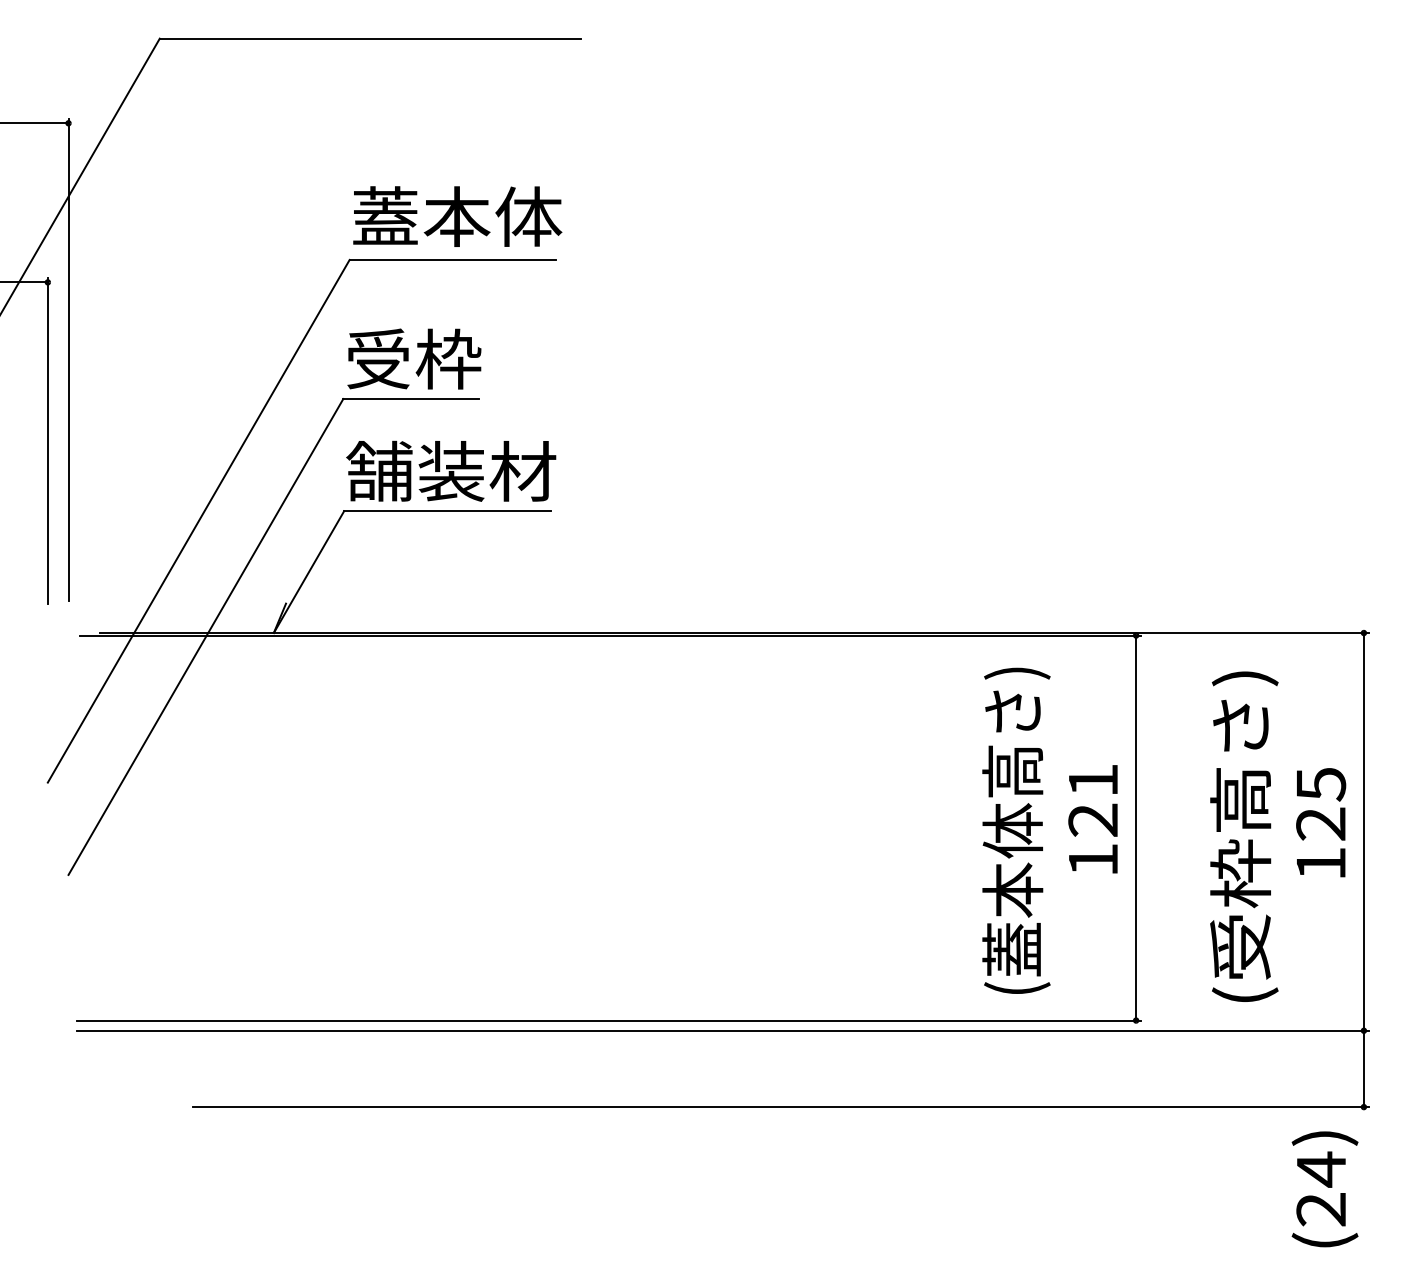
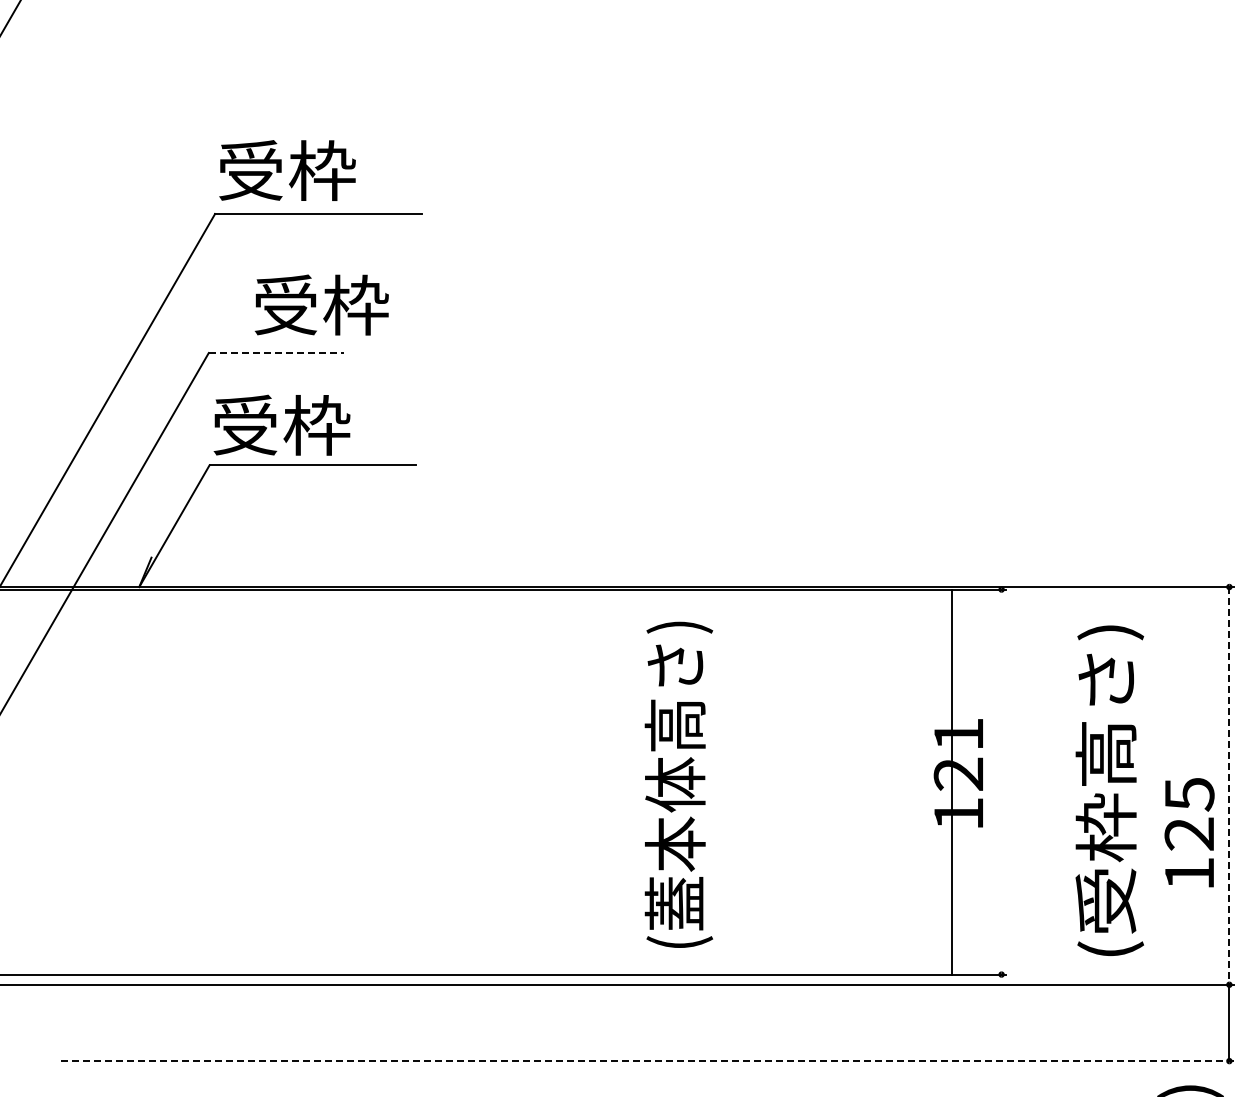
text: (457, 216) -> (322, 170), 蓋本体 -> 受枠
text: (414, 358) -> (321, 304), moved
line: (410, 399) -> (275, 353), solid -> dashed
text: (451, 470) -> (316, 424), 舗装材 -> 受枠
text: (1321, 822) -> (1189, 832), moved
line: (1136, 827) -> (951, 781), moved
text: (1016, 830) -> (678, 784), moved
line: (1363, 831) -> (1228, 785), solid -> dashed
line: (780, 1107) -> (645, 1061), solid -> dashed

